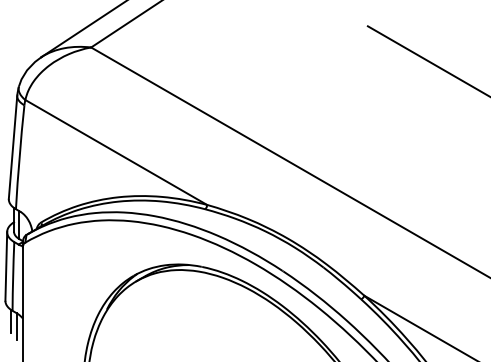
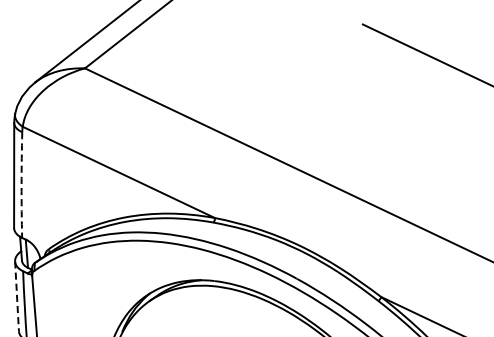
arc: (19, 157) -> (21, 185), solid -> dashed
line: (6, 266) -> (17, 296), solid -> dashed

